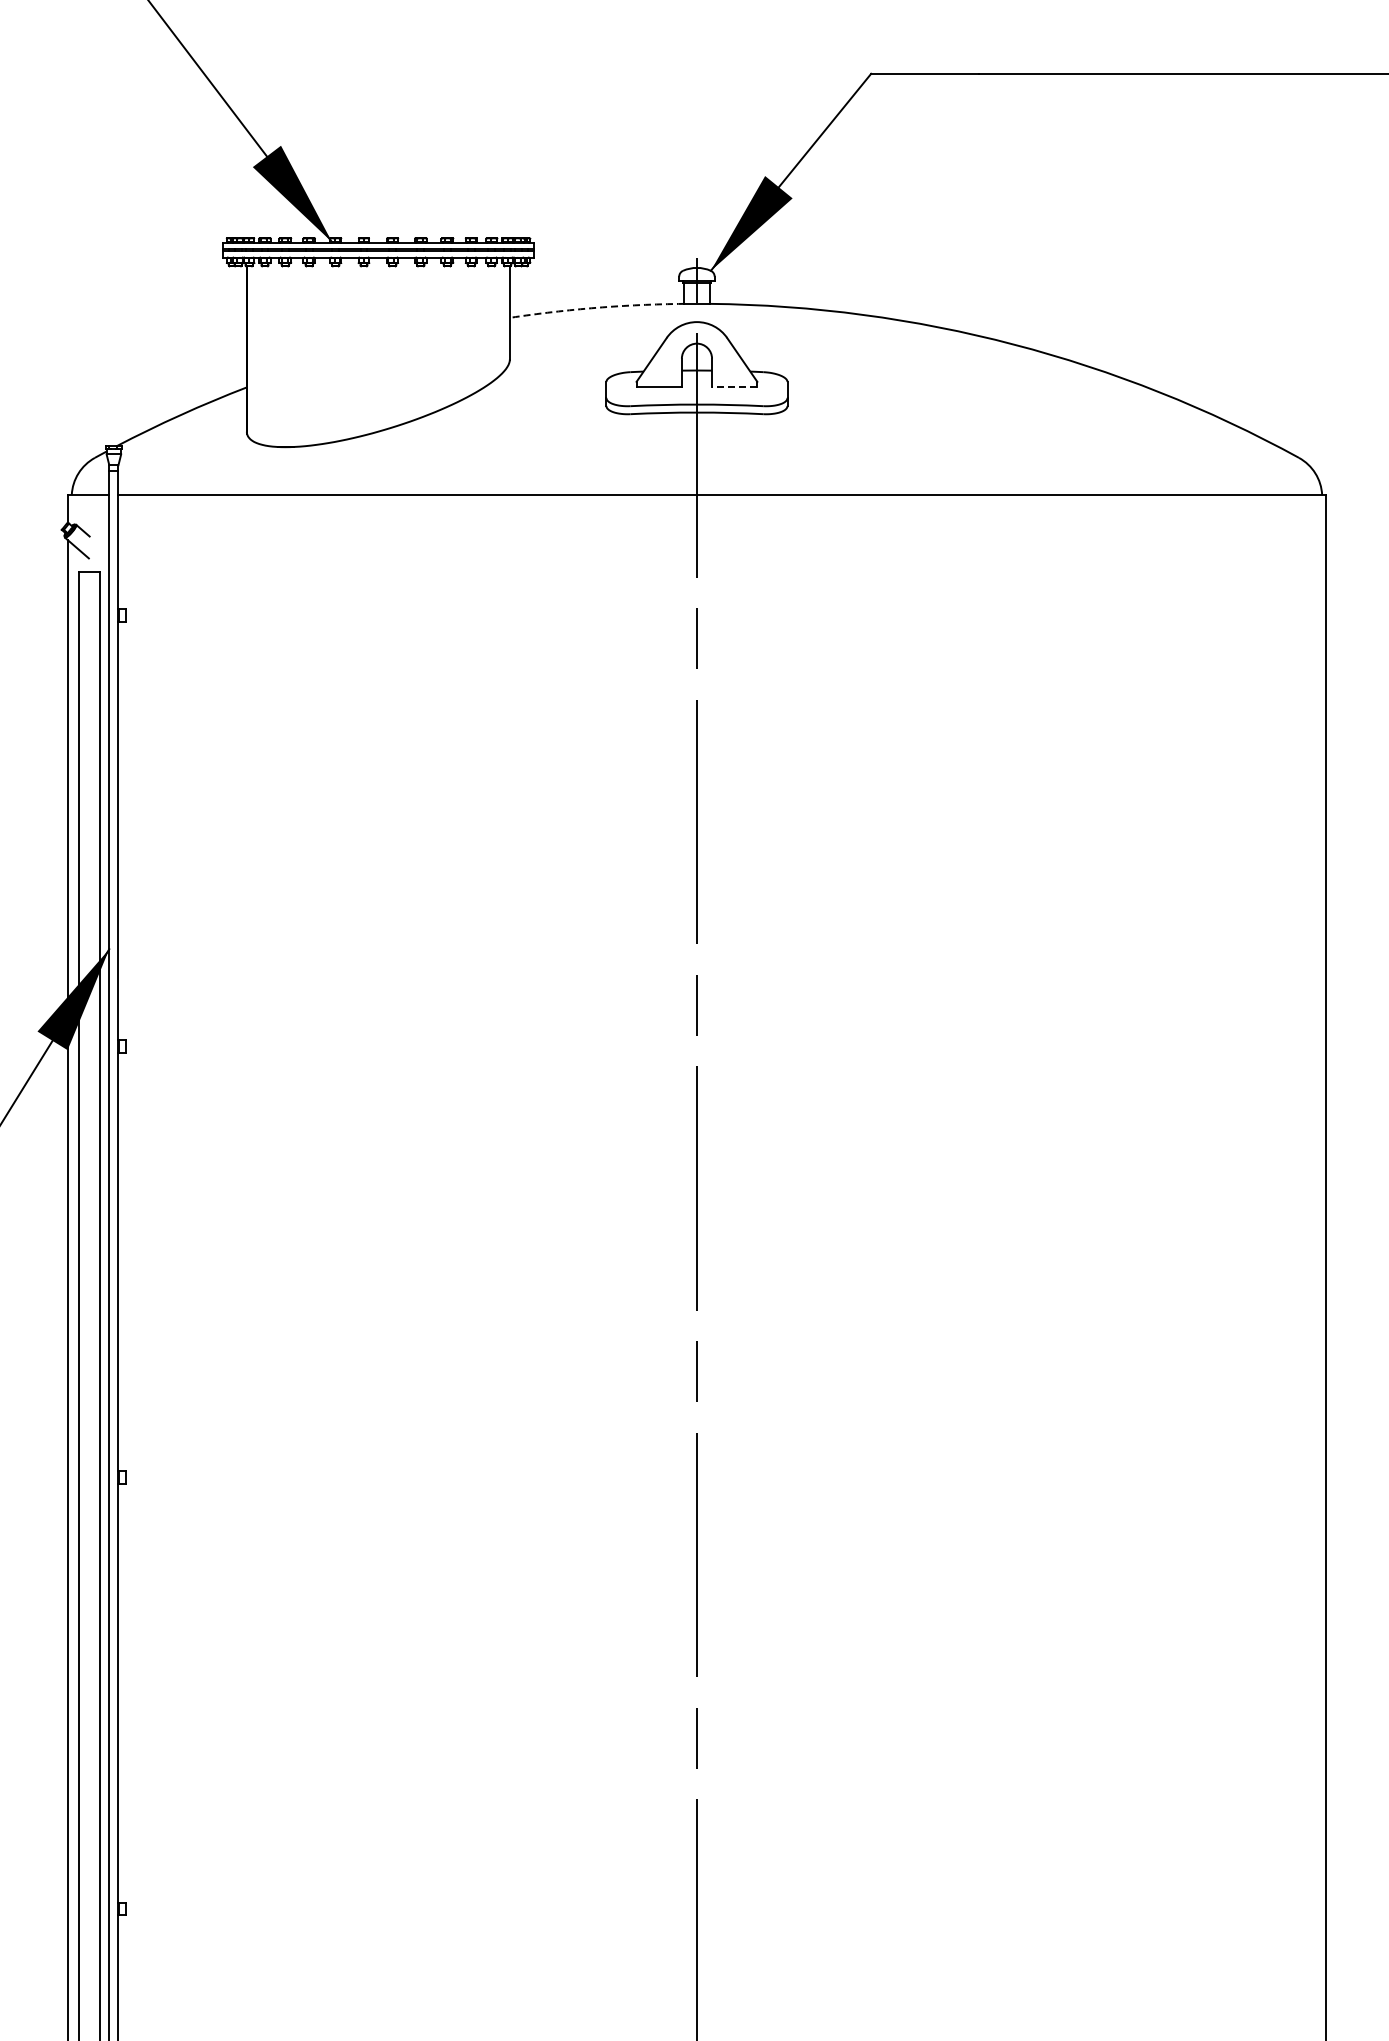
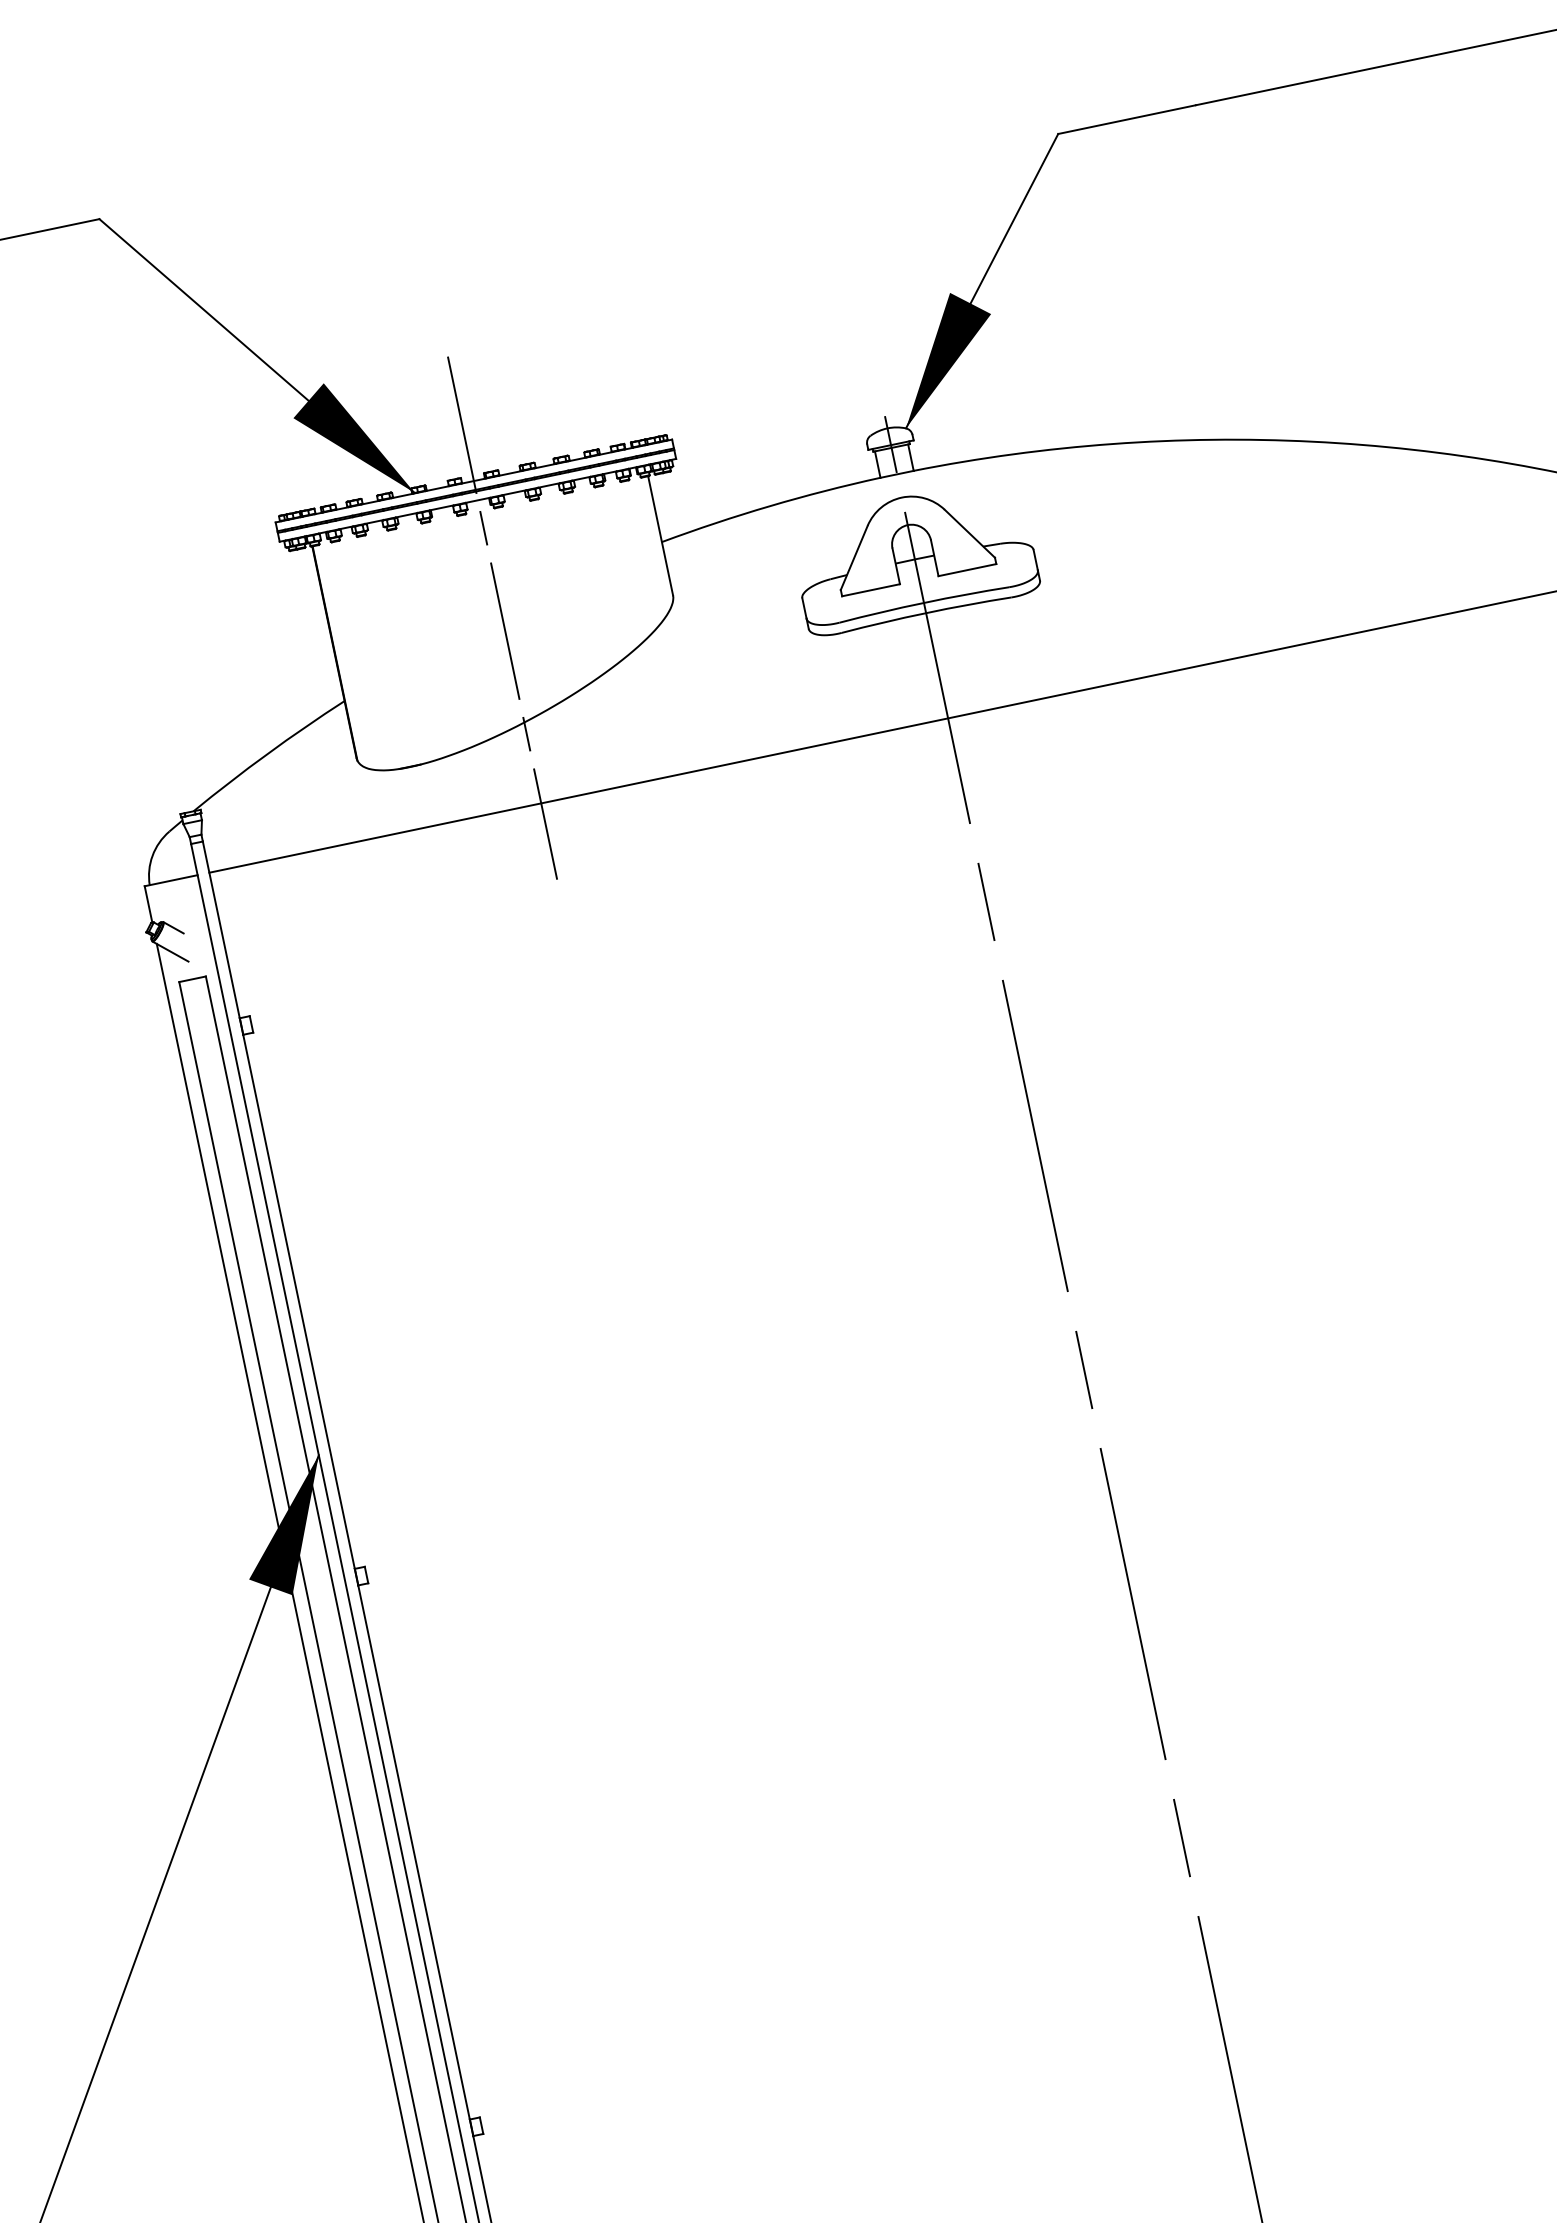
arc: (596, 307) -> (769, 505), dashed -> solid
line: (378, 349) -> (502, 617), added
line: (734, 386) -> (967, 569), dashed -> solid

